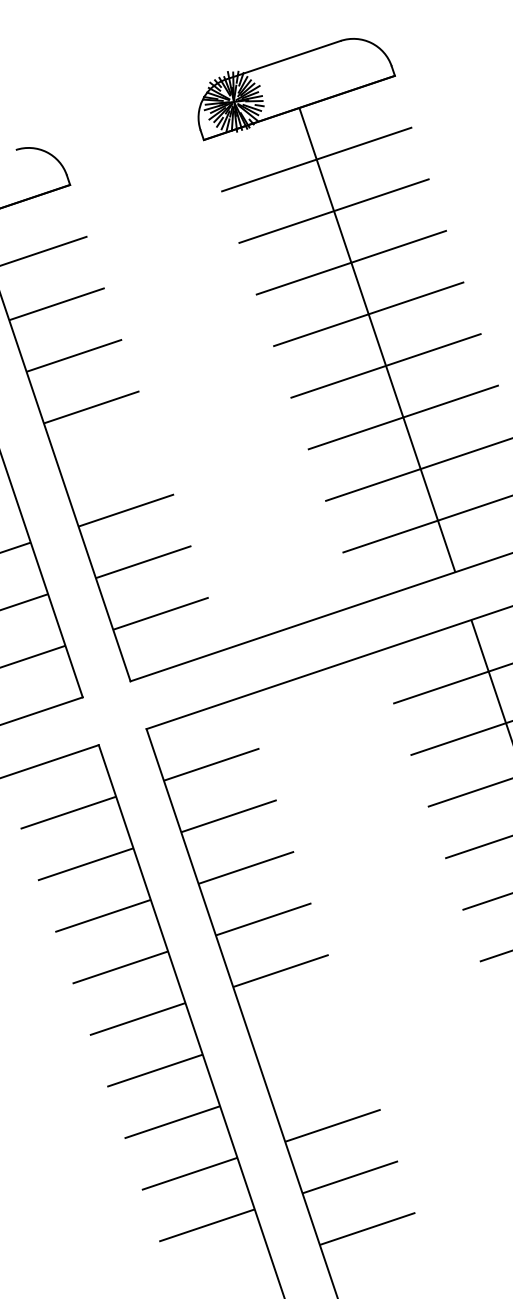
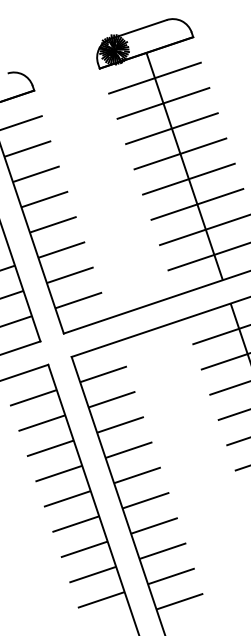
line: (107, 458) -> (52, 224), added
line: (297, 1022) -> (145, 500), added
line: (315, 1073) -> (154, 525), added

